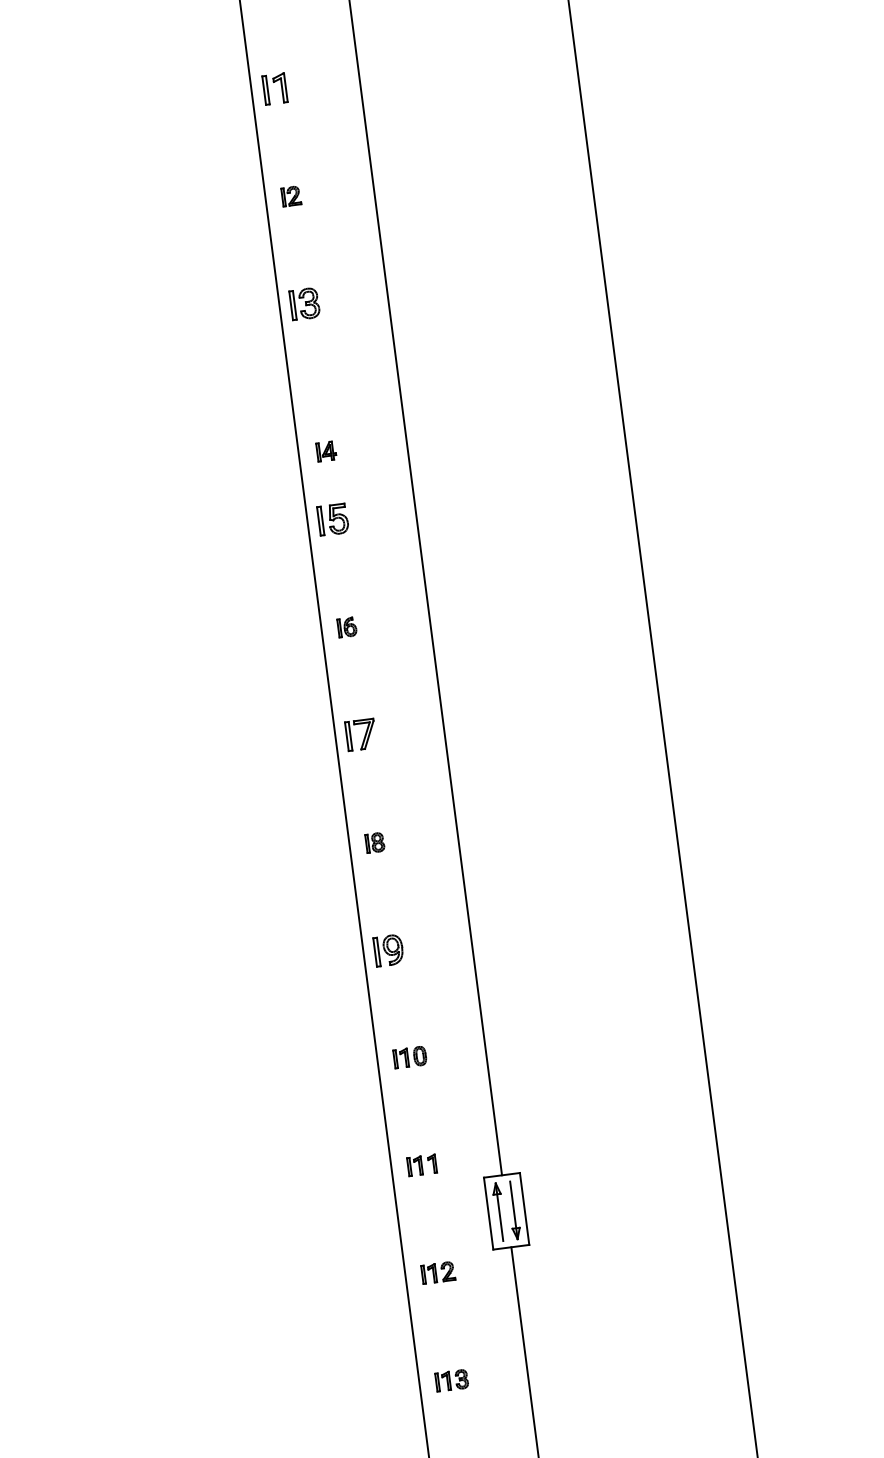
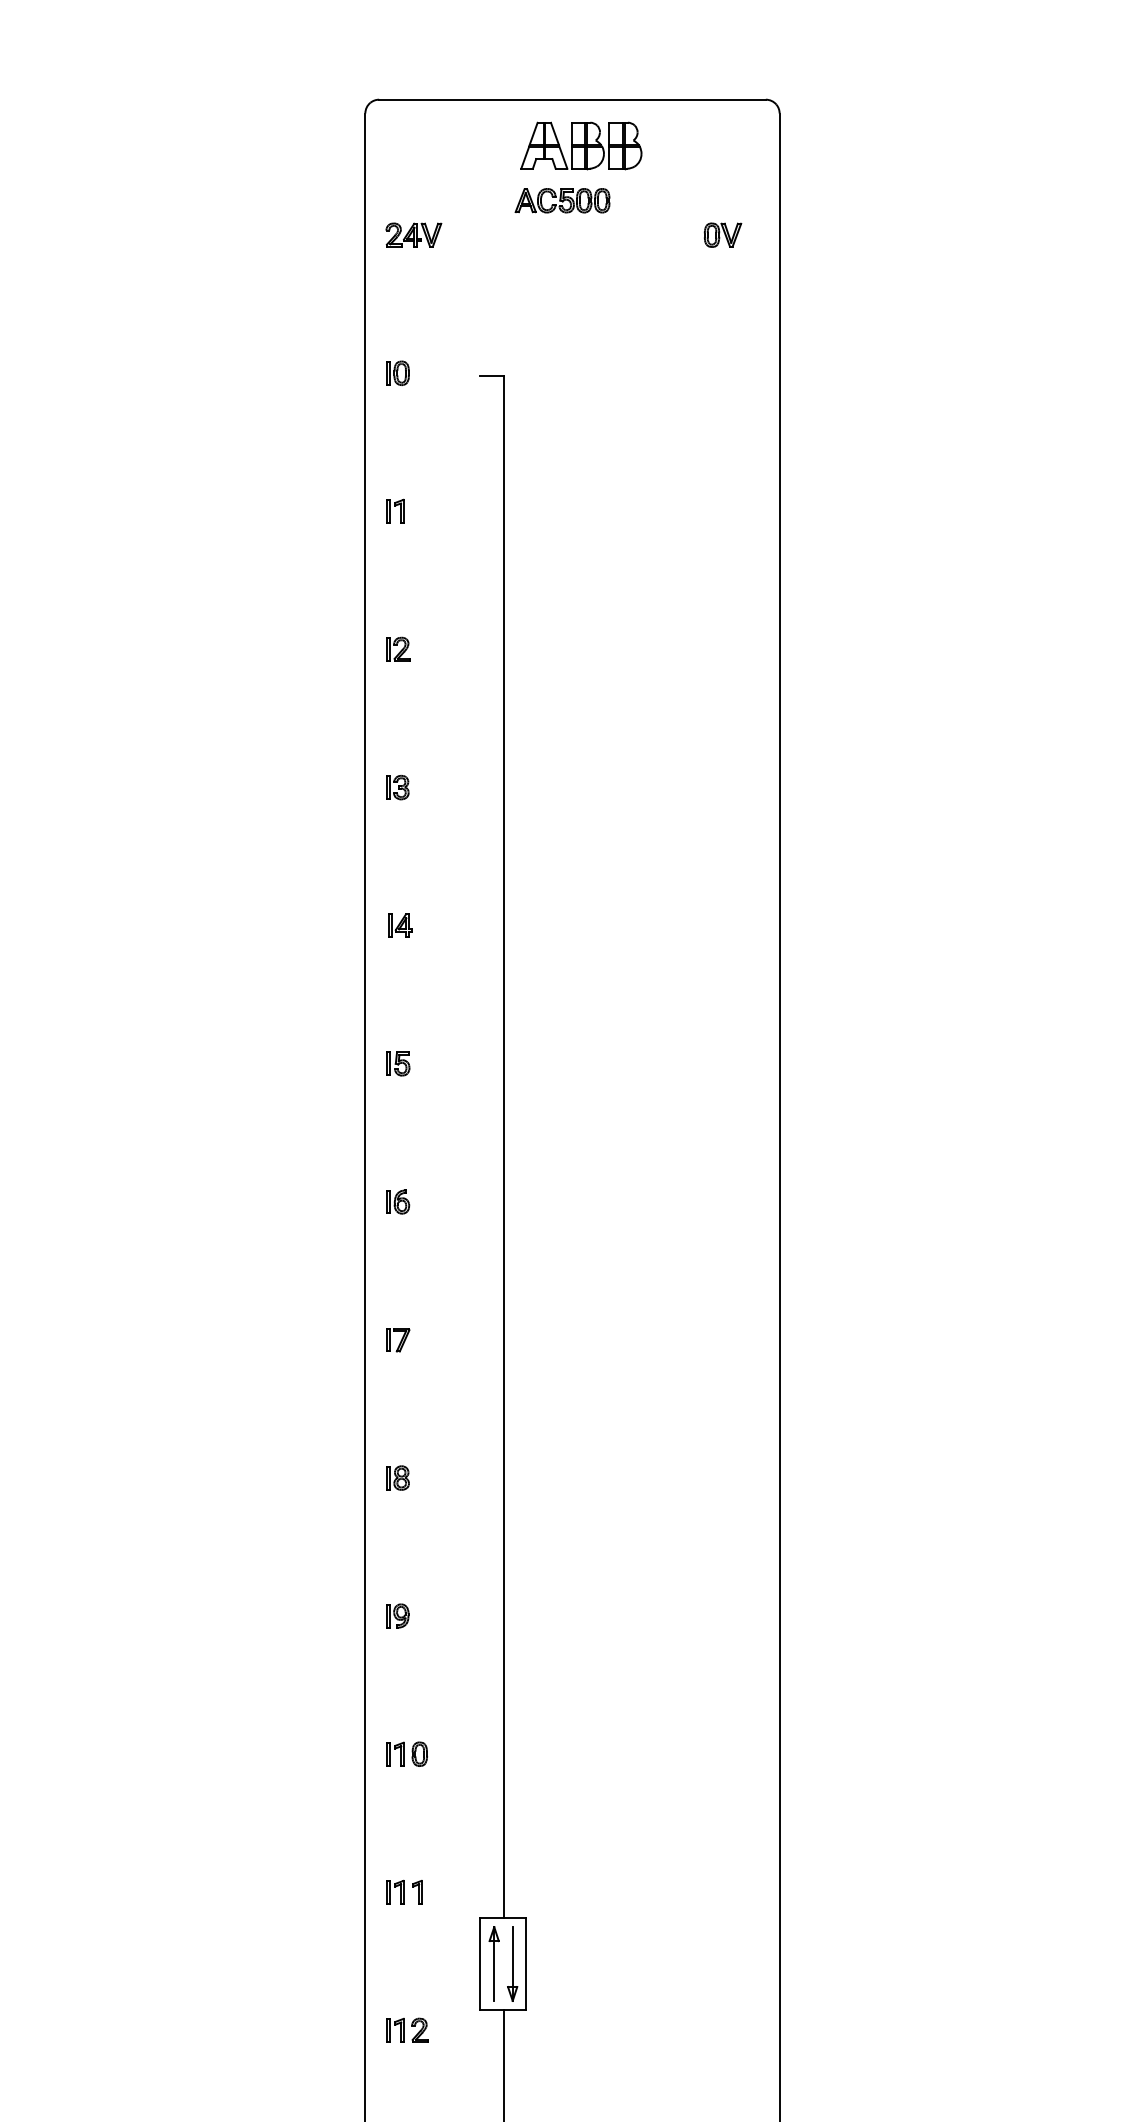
part: (275, 88) -> (395, 510), size x0.62
part: (304, 304) -> (397, 787), size x0.62
part: (326, 451) -> (400, 925), moved
part: (333, 519) -> (398, 1063), size x0.62
part: (361, 735) -> (398, 1340), size x0.62
part: (388, 950) -> (397, 1615), size x0.62

